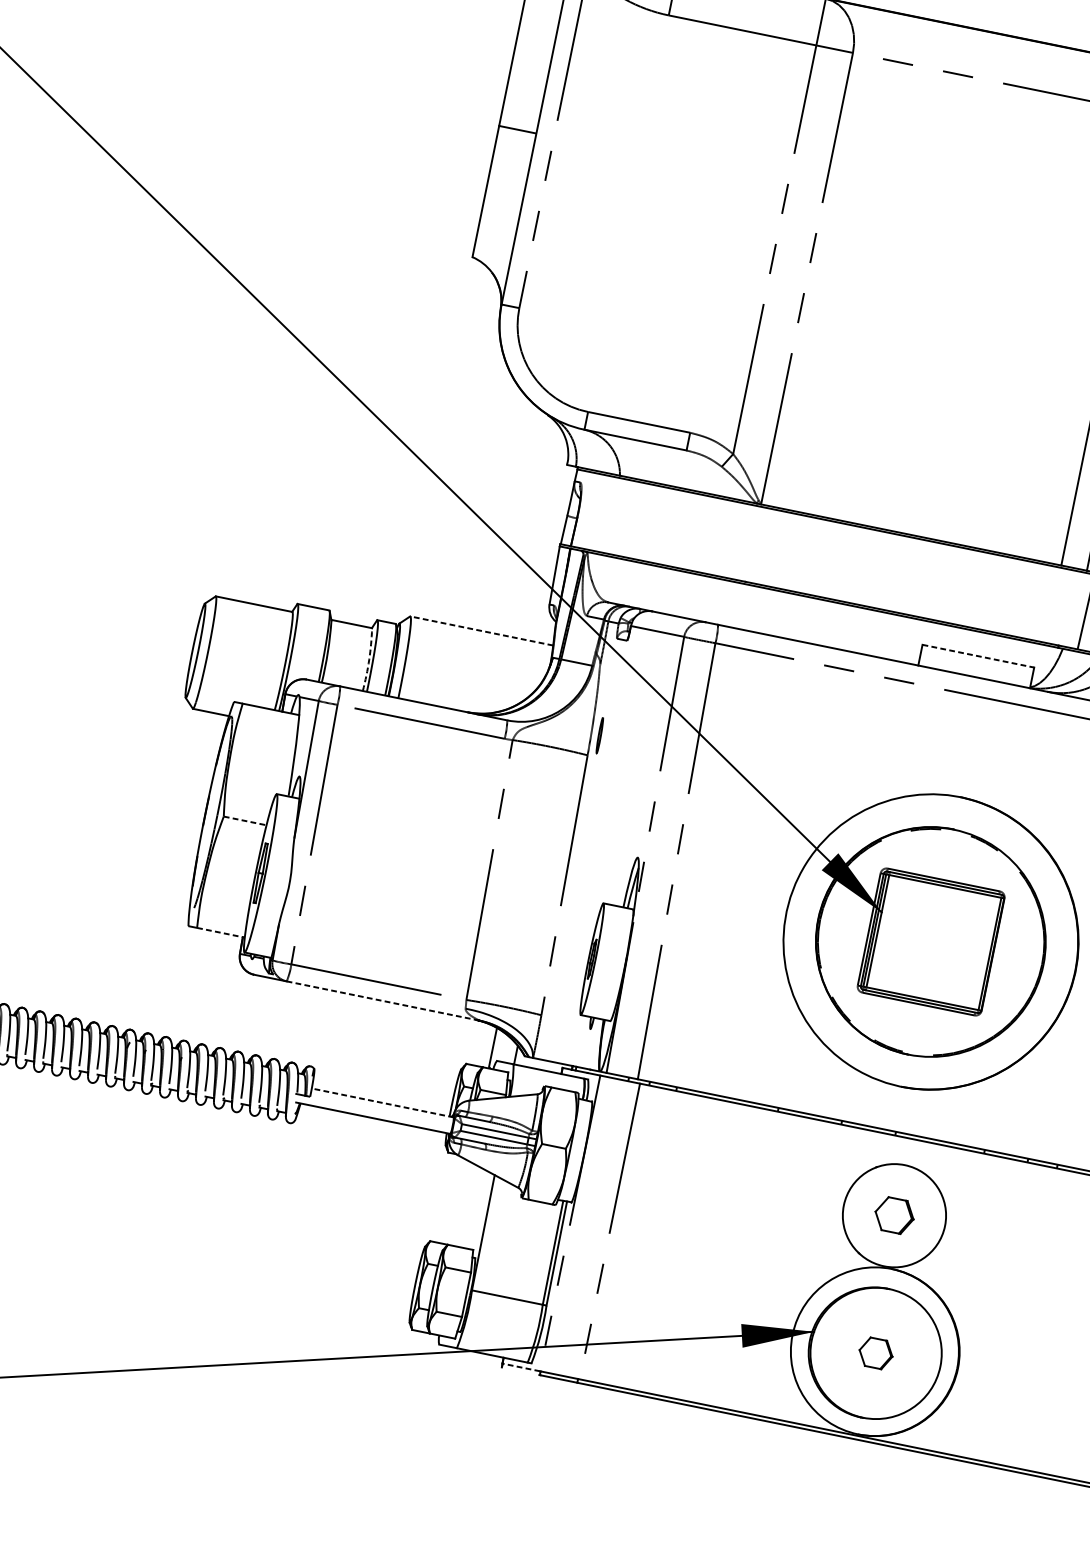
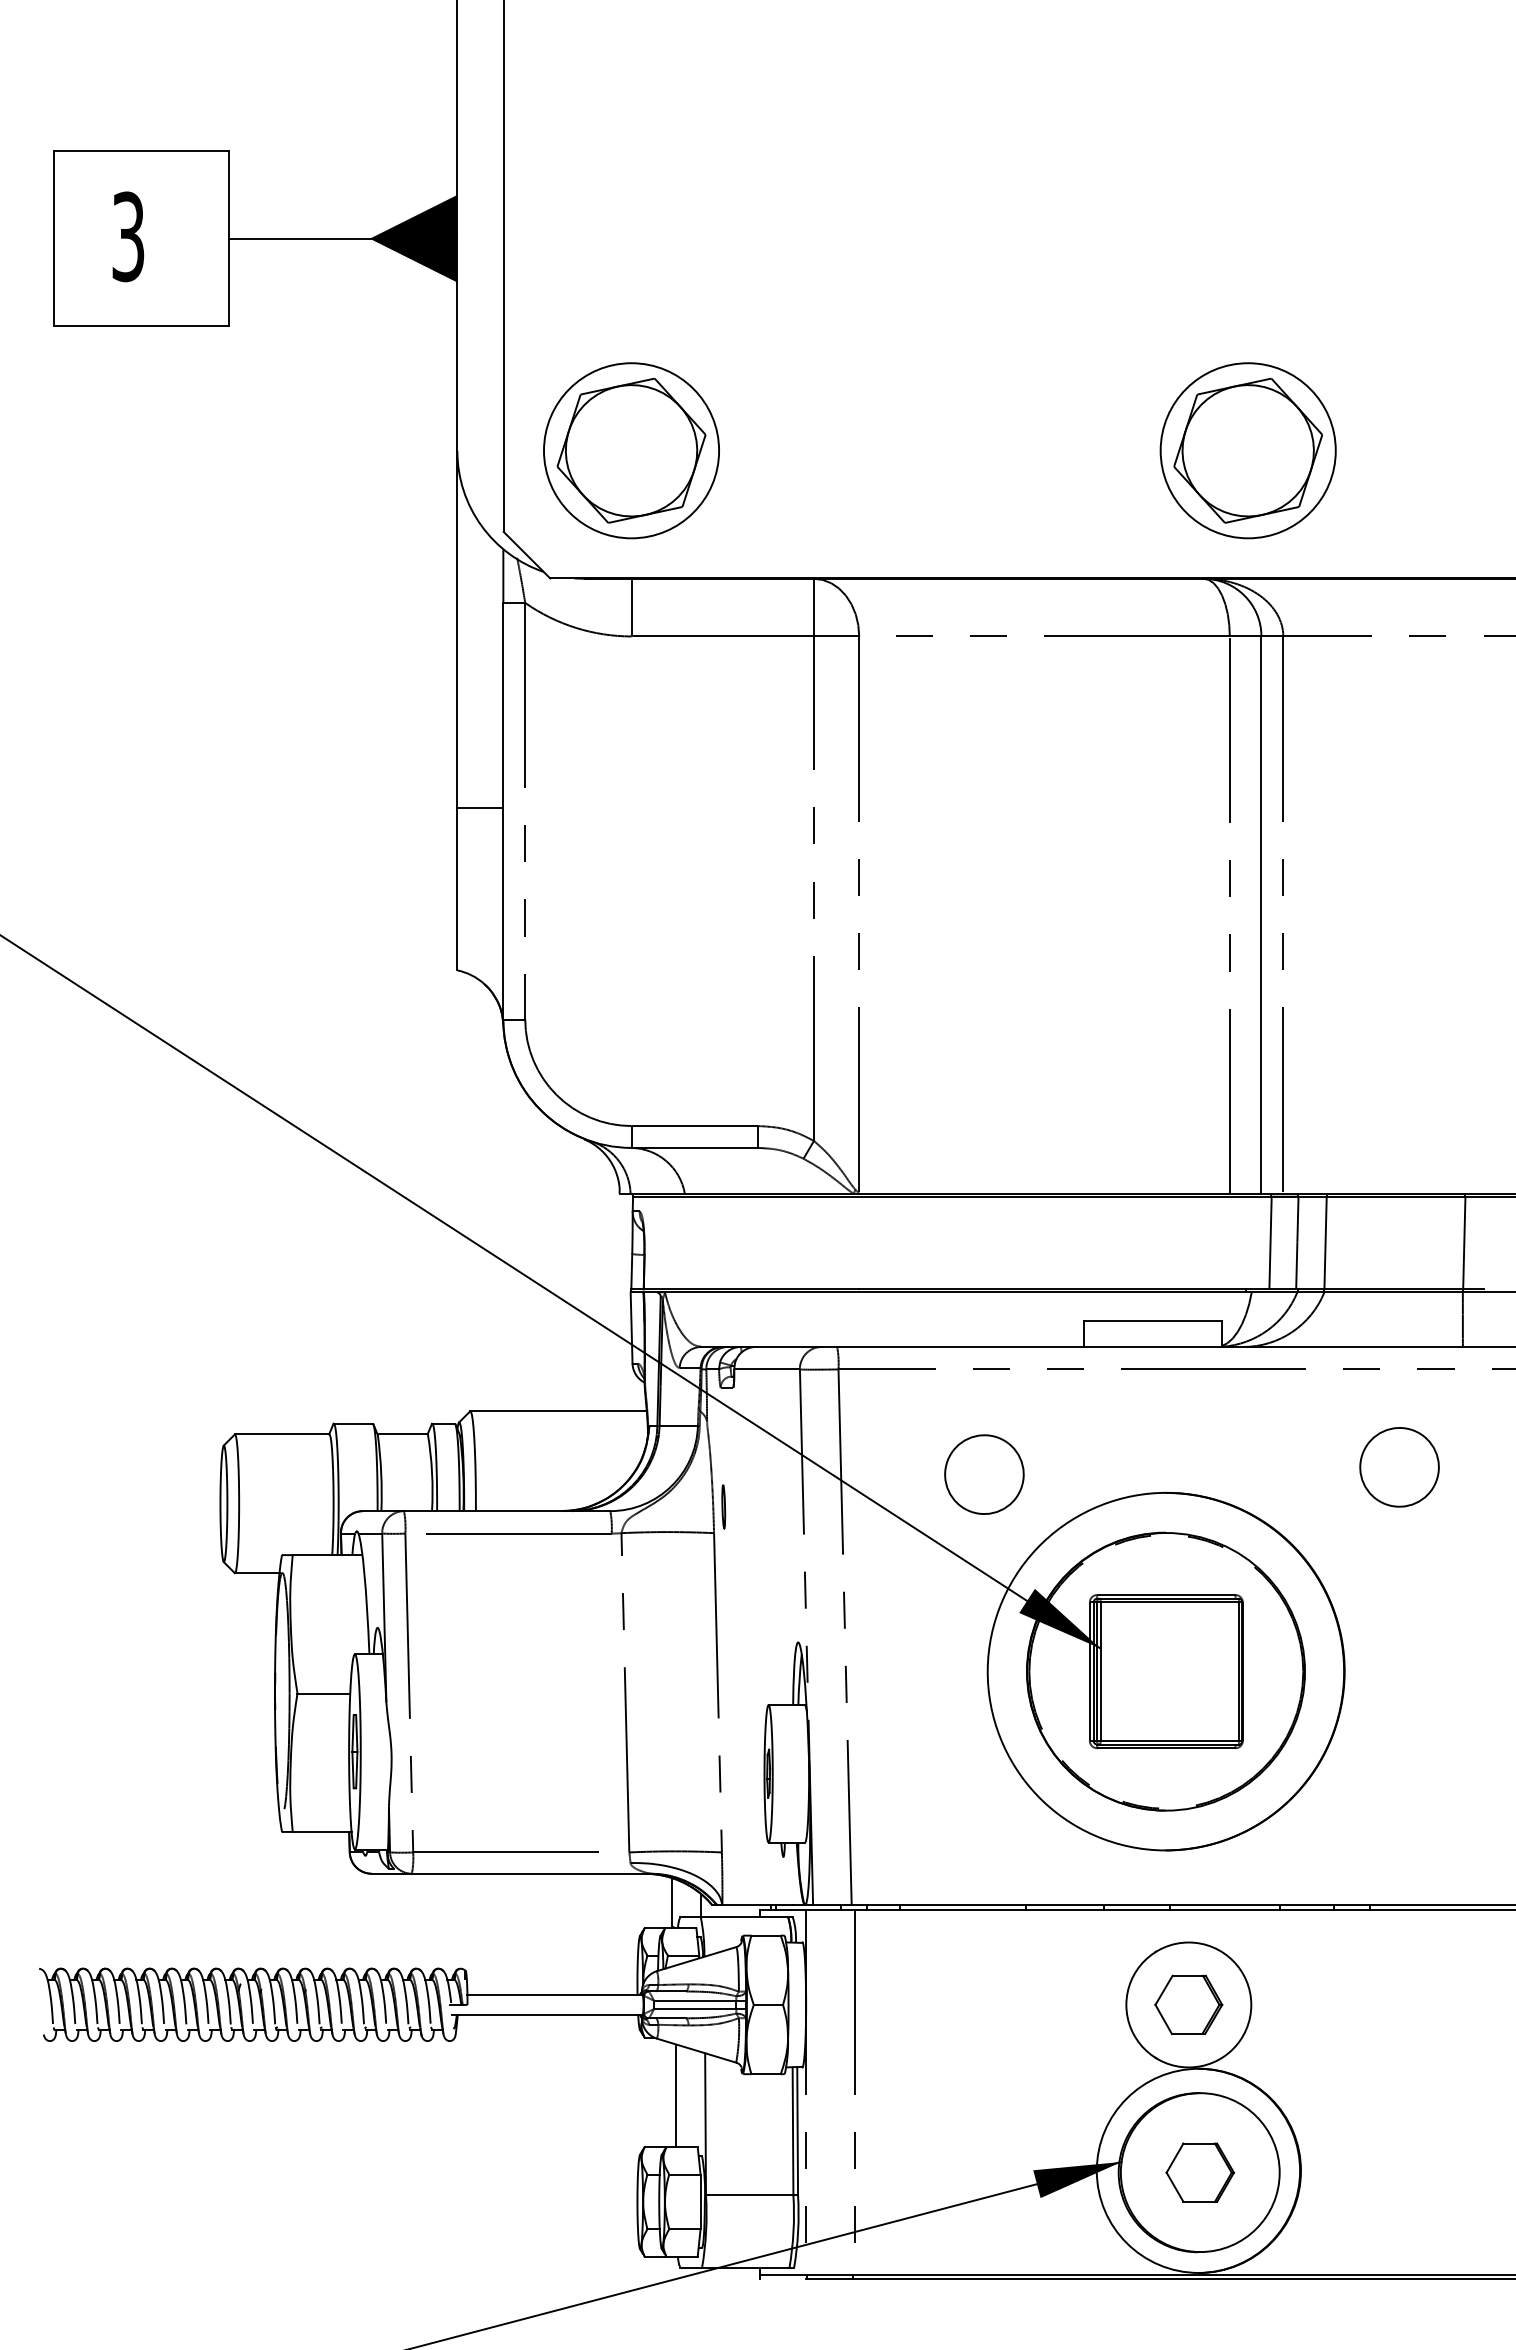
line: (481, 631) -> (558, 1411), dashed -> solid
line: (978, 656) -> (1153, 1321), dashed -> solid
arc: (369, 659) -> (432, 1472), dashed -> solid
part: (816, 752) -> (984, 1474), added
line: (245, 820) -> (324, 1693), dashed -> solid
line: (221, 932) -> (322, 1831), dashed -> solid
line: (382, 1000) -> (530, 1873), dashed -> solid
line: (383, 1102) -> (555, 1994), dashed -> solid
line: (464, 1204) -> (676, 2095), added
part: (894, 1215) -> (1188, 2004), size x1.43
part: (875, 1353) -> (1199, 2172), size x1.67
line: (520, 1367) -> (782, 2274), dashed -> solid

